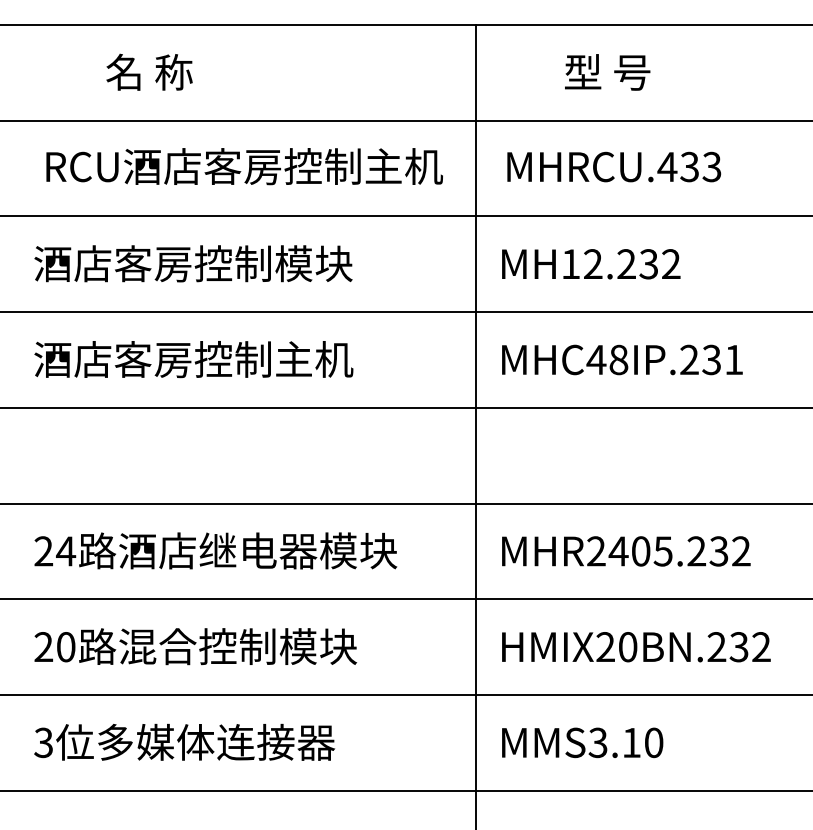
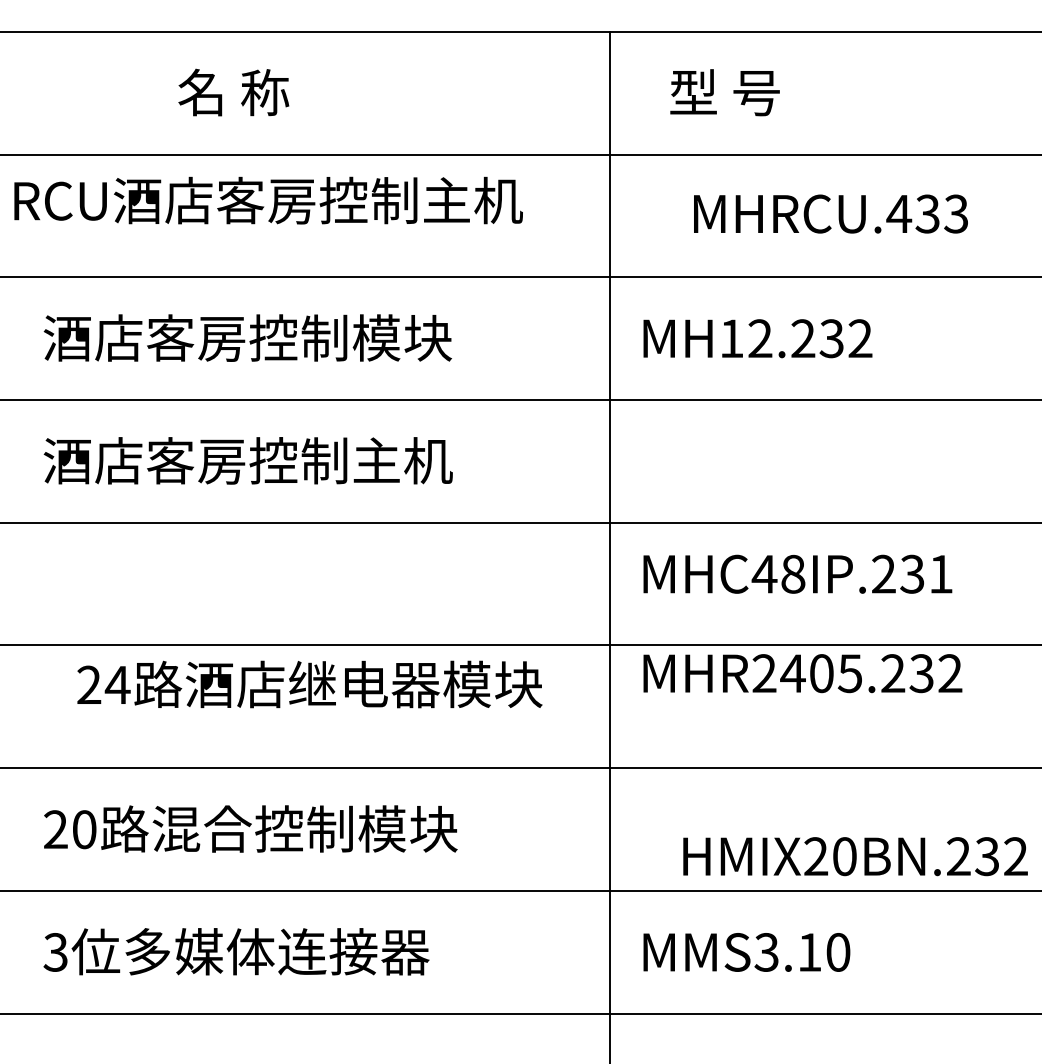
text: (149, 71) -> (233, 91), moved
text: (607, 72) -> (724, 92), moved
text: (244, 166) -> (268, 200), moved
text: (614, 166) -> (831, 213), moved
text: (622, 359) -> (797, 573), moved
text: (215, 550) -> (309, 683), moved
text: (626, 551) -> (803, 673), moved
text: (636, 647) -> (855, 857), moved

